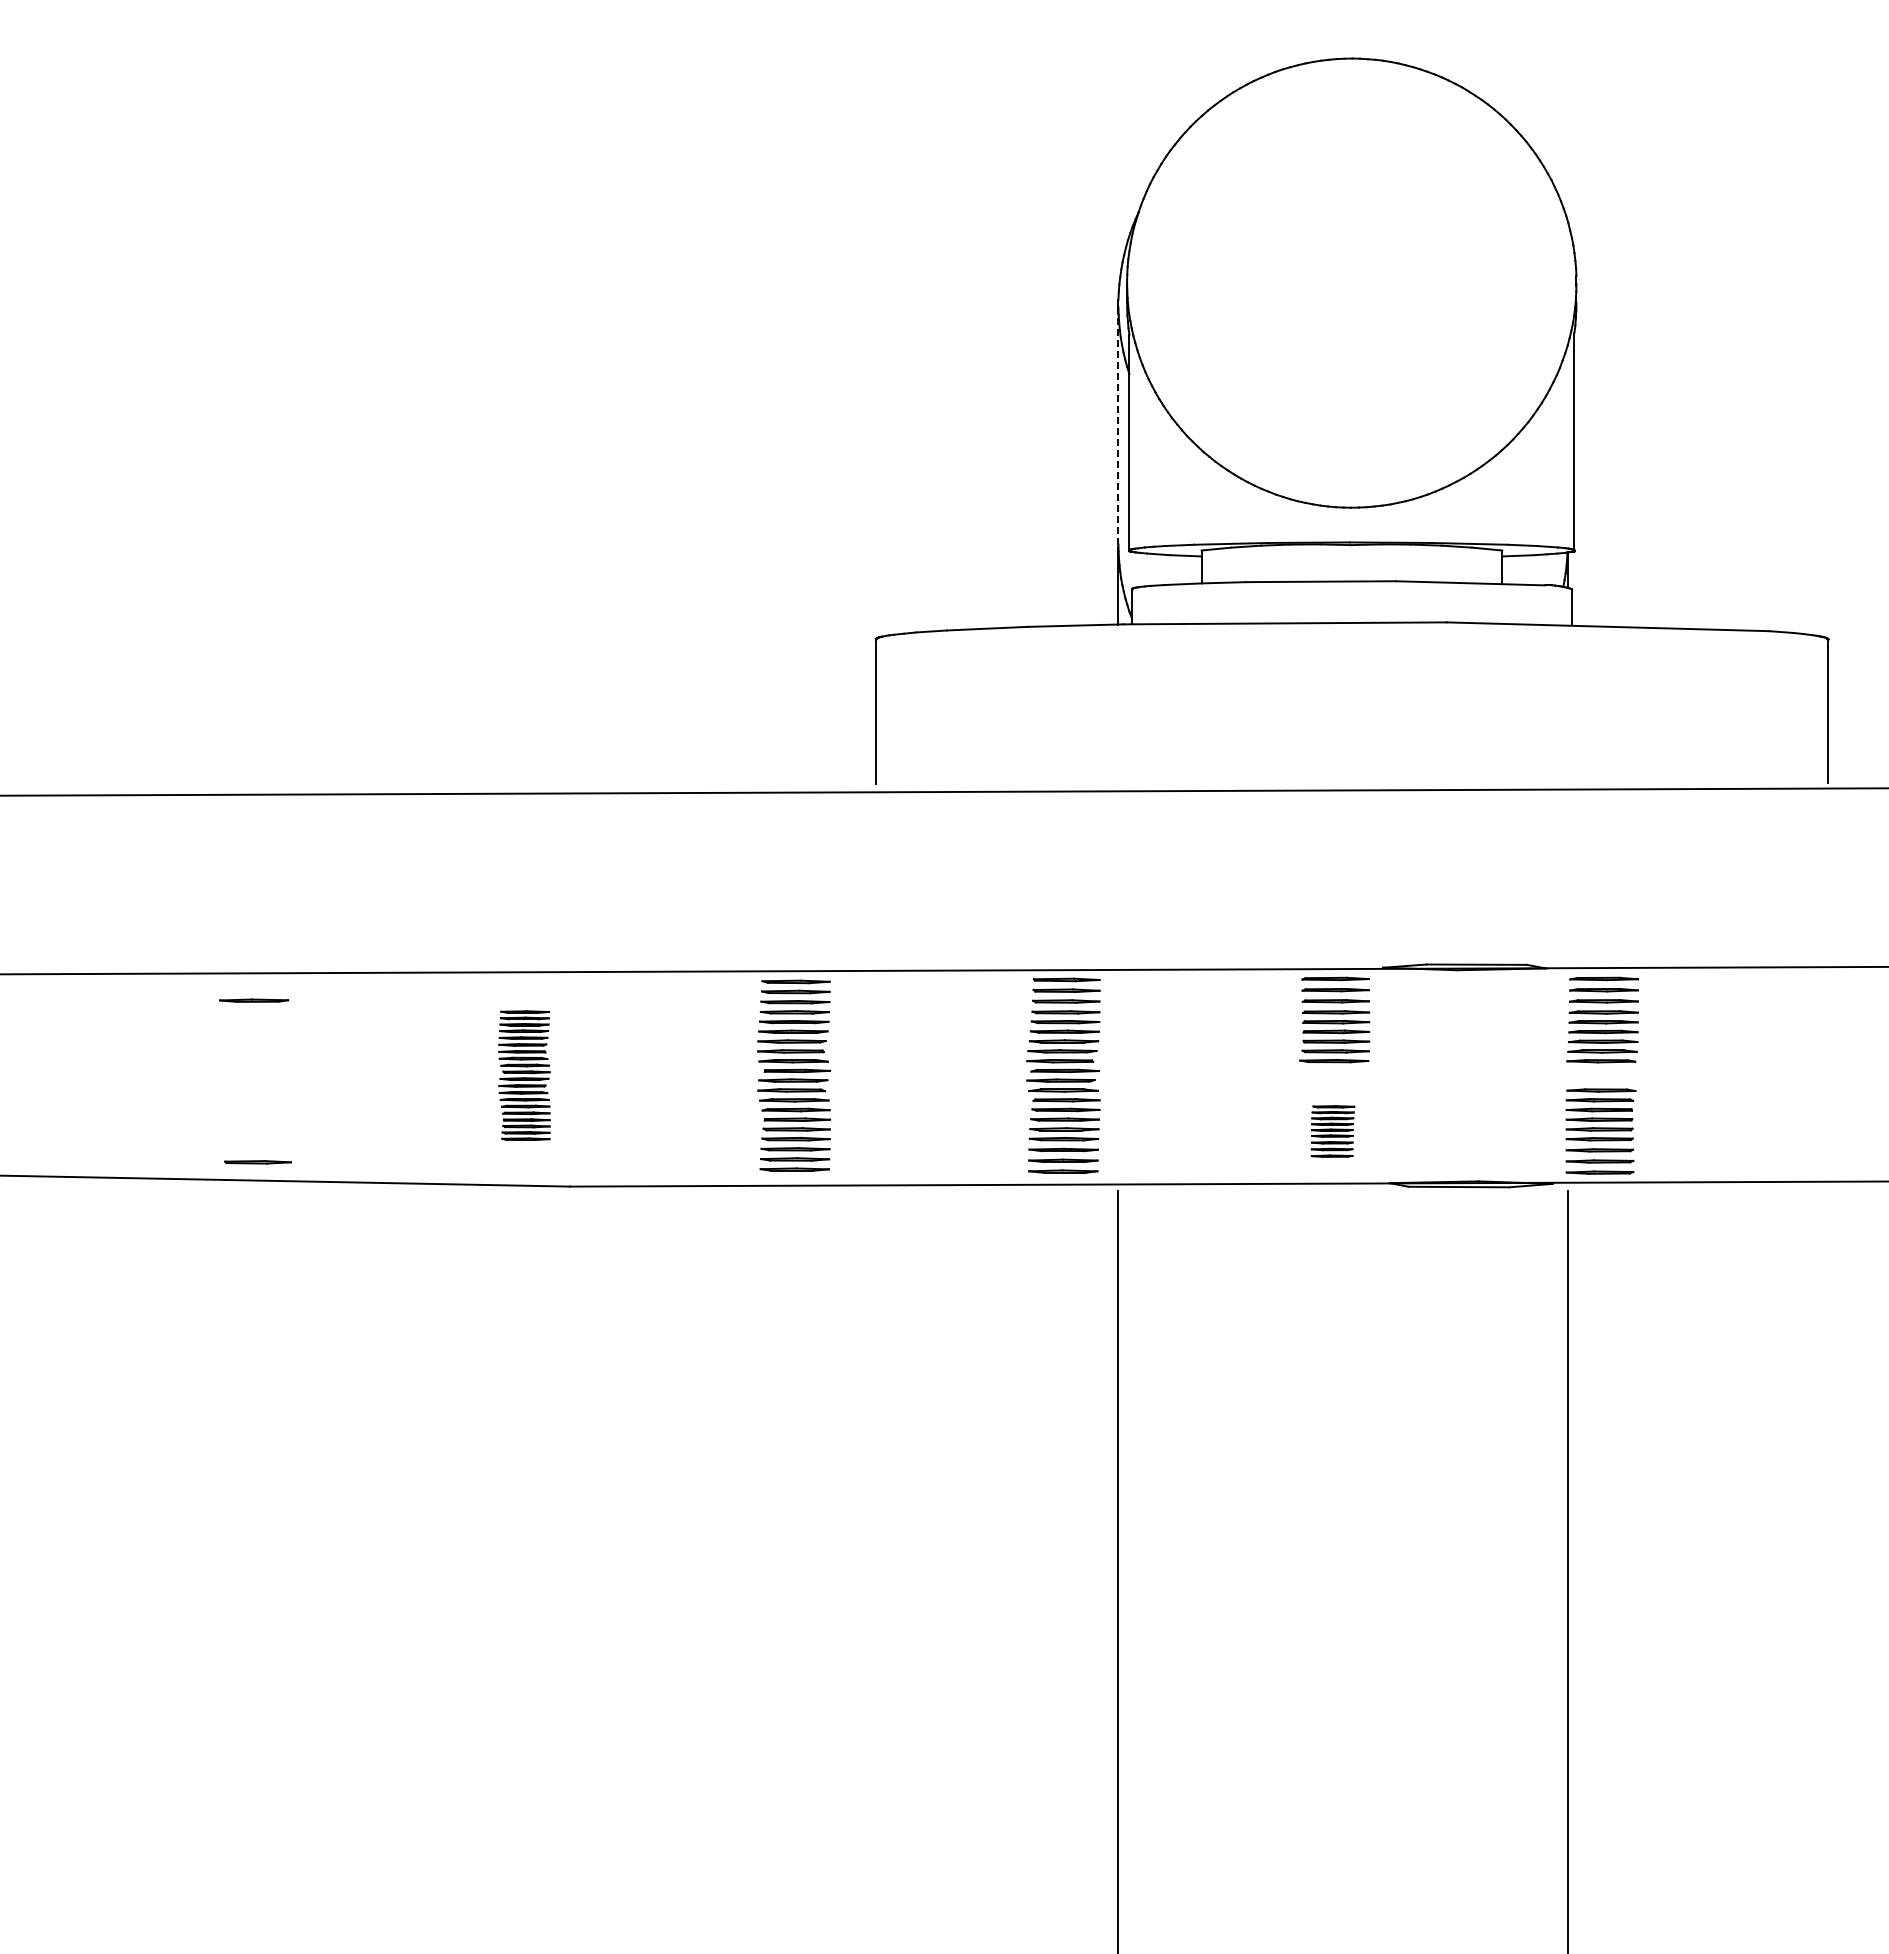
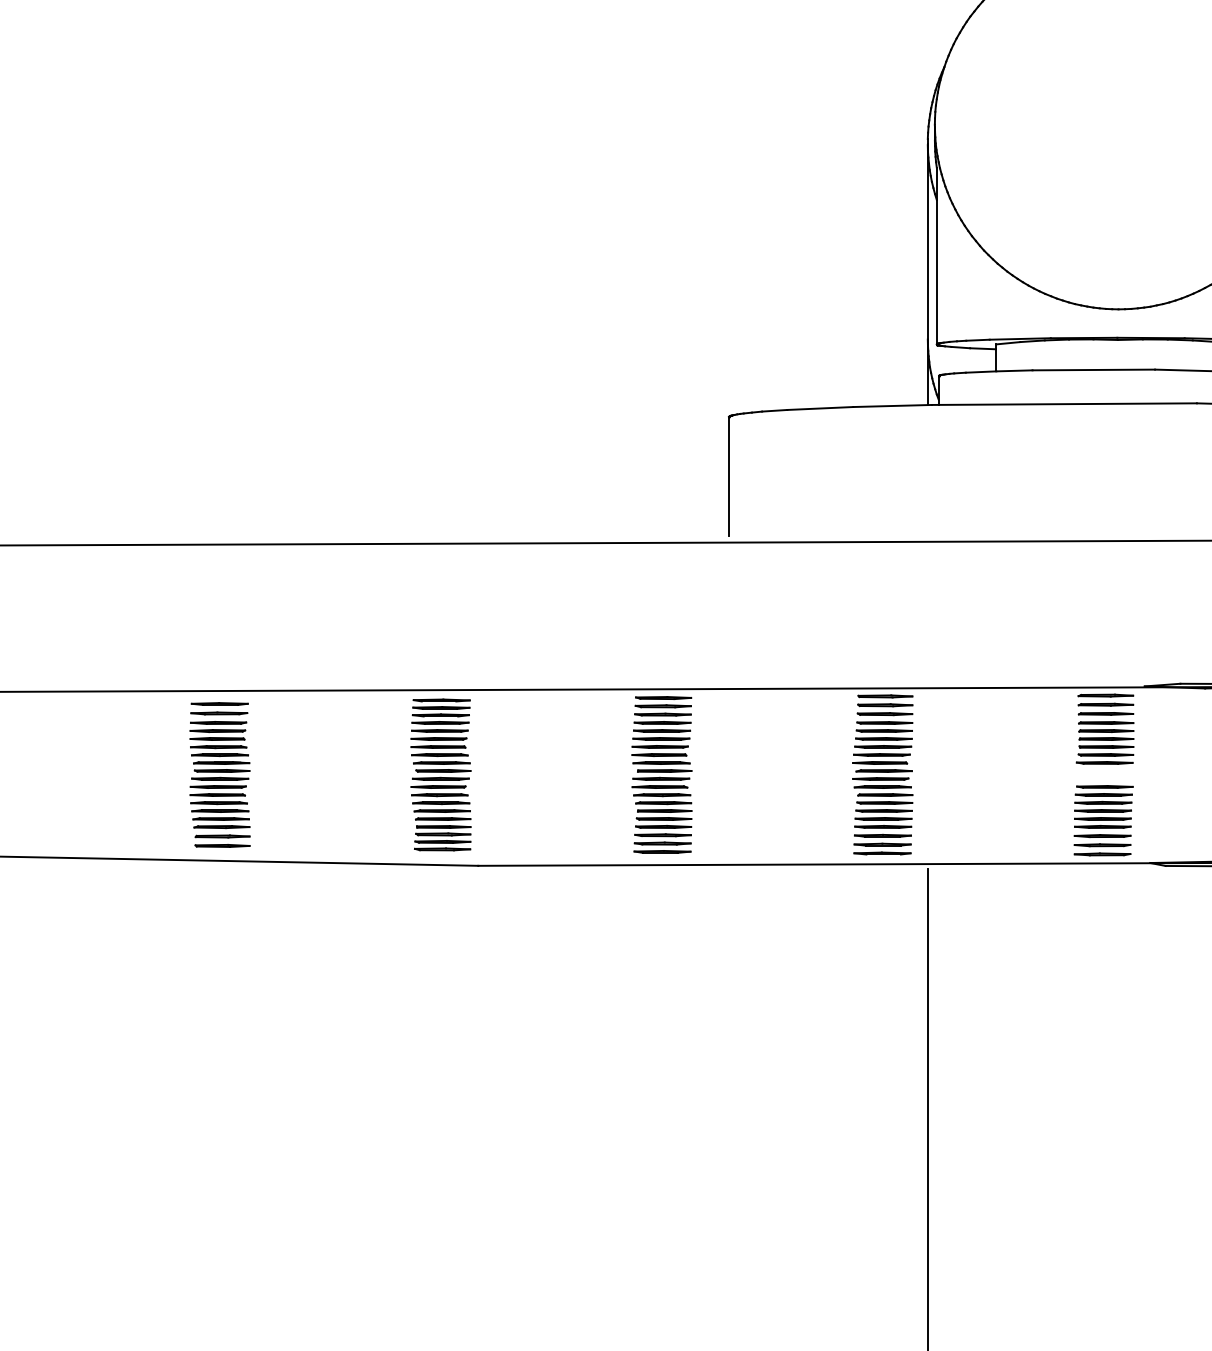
line: (1118, 424) -> (927, 241), dashed -> solid
line: (254, 989) -> (219, 704), added
part: (524, 1075) -> (440, 774), size x1.43
part: (254, 1081) -> (219, 779), added
part: (1332, 1131) -> (1103, 820), size x1.67

